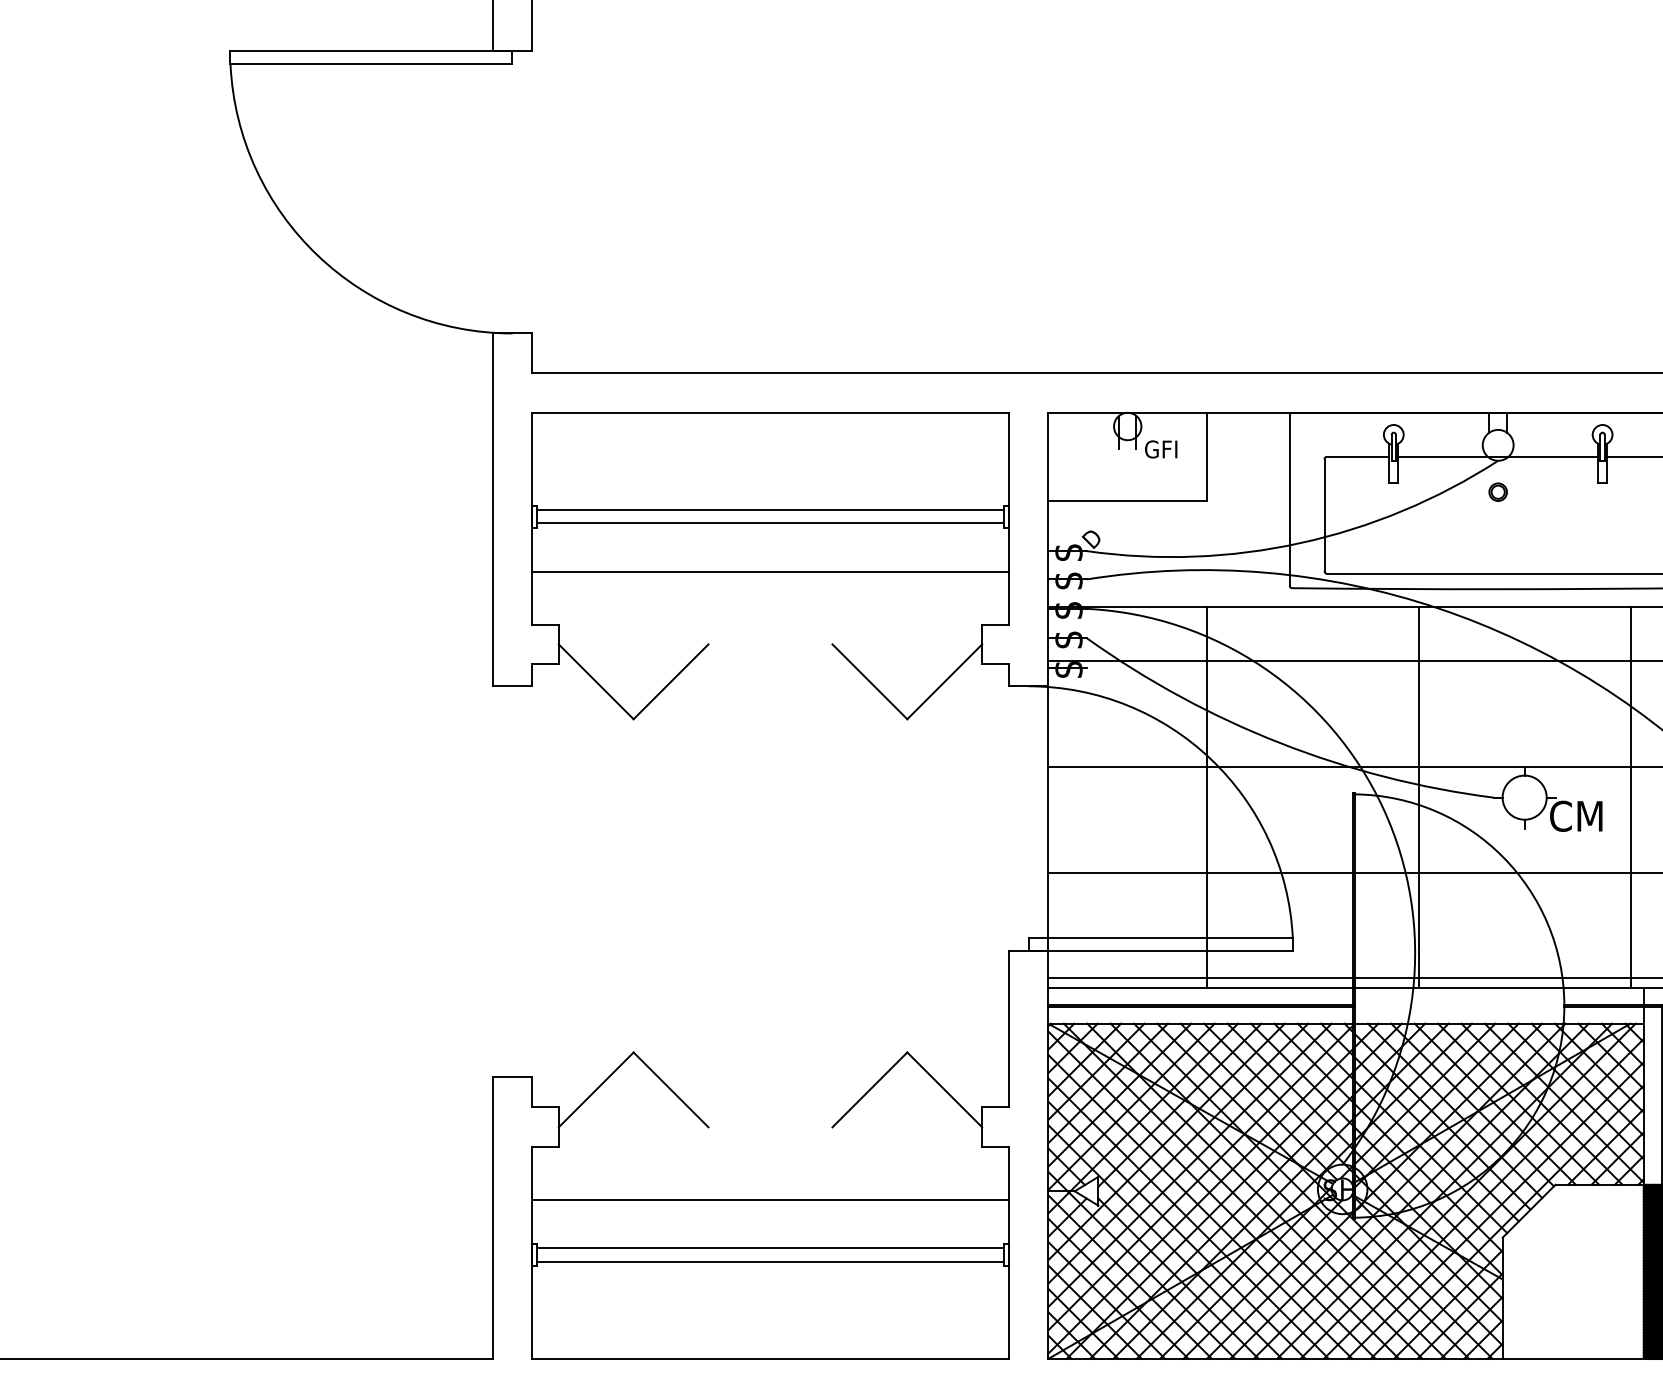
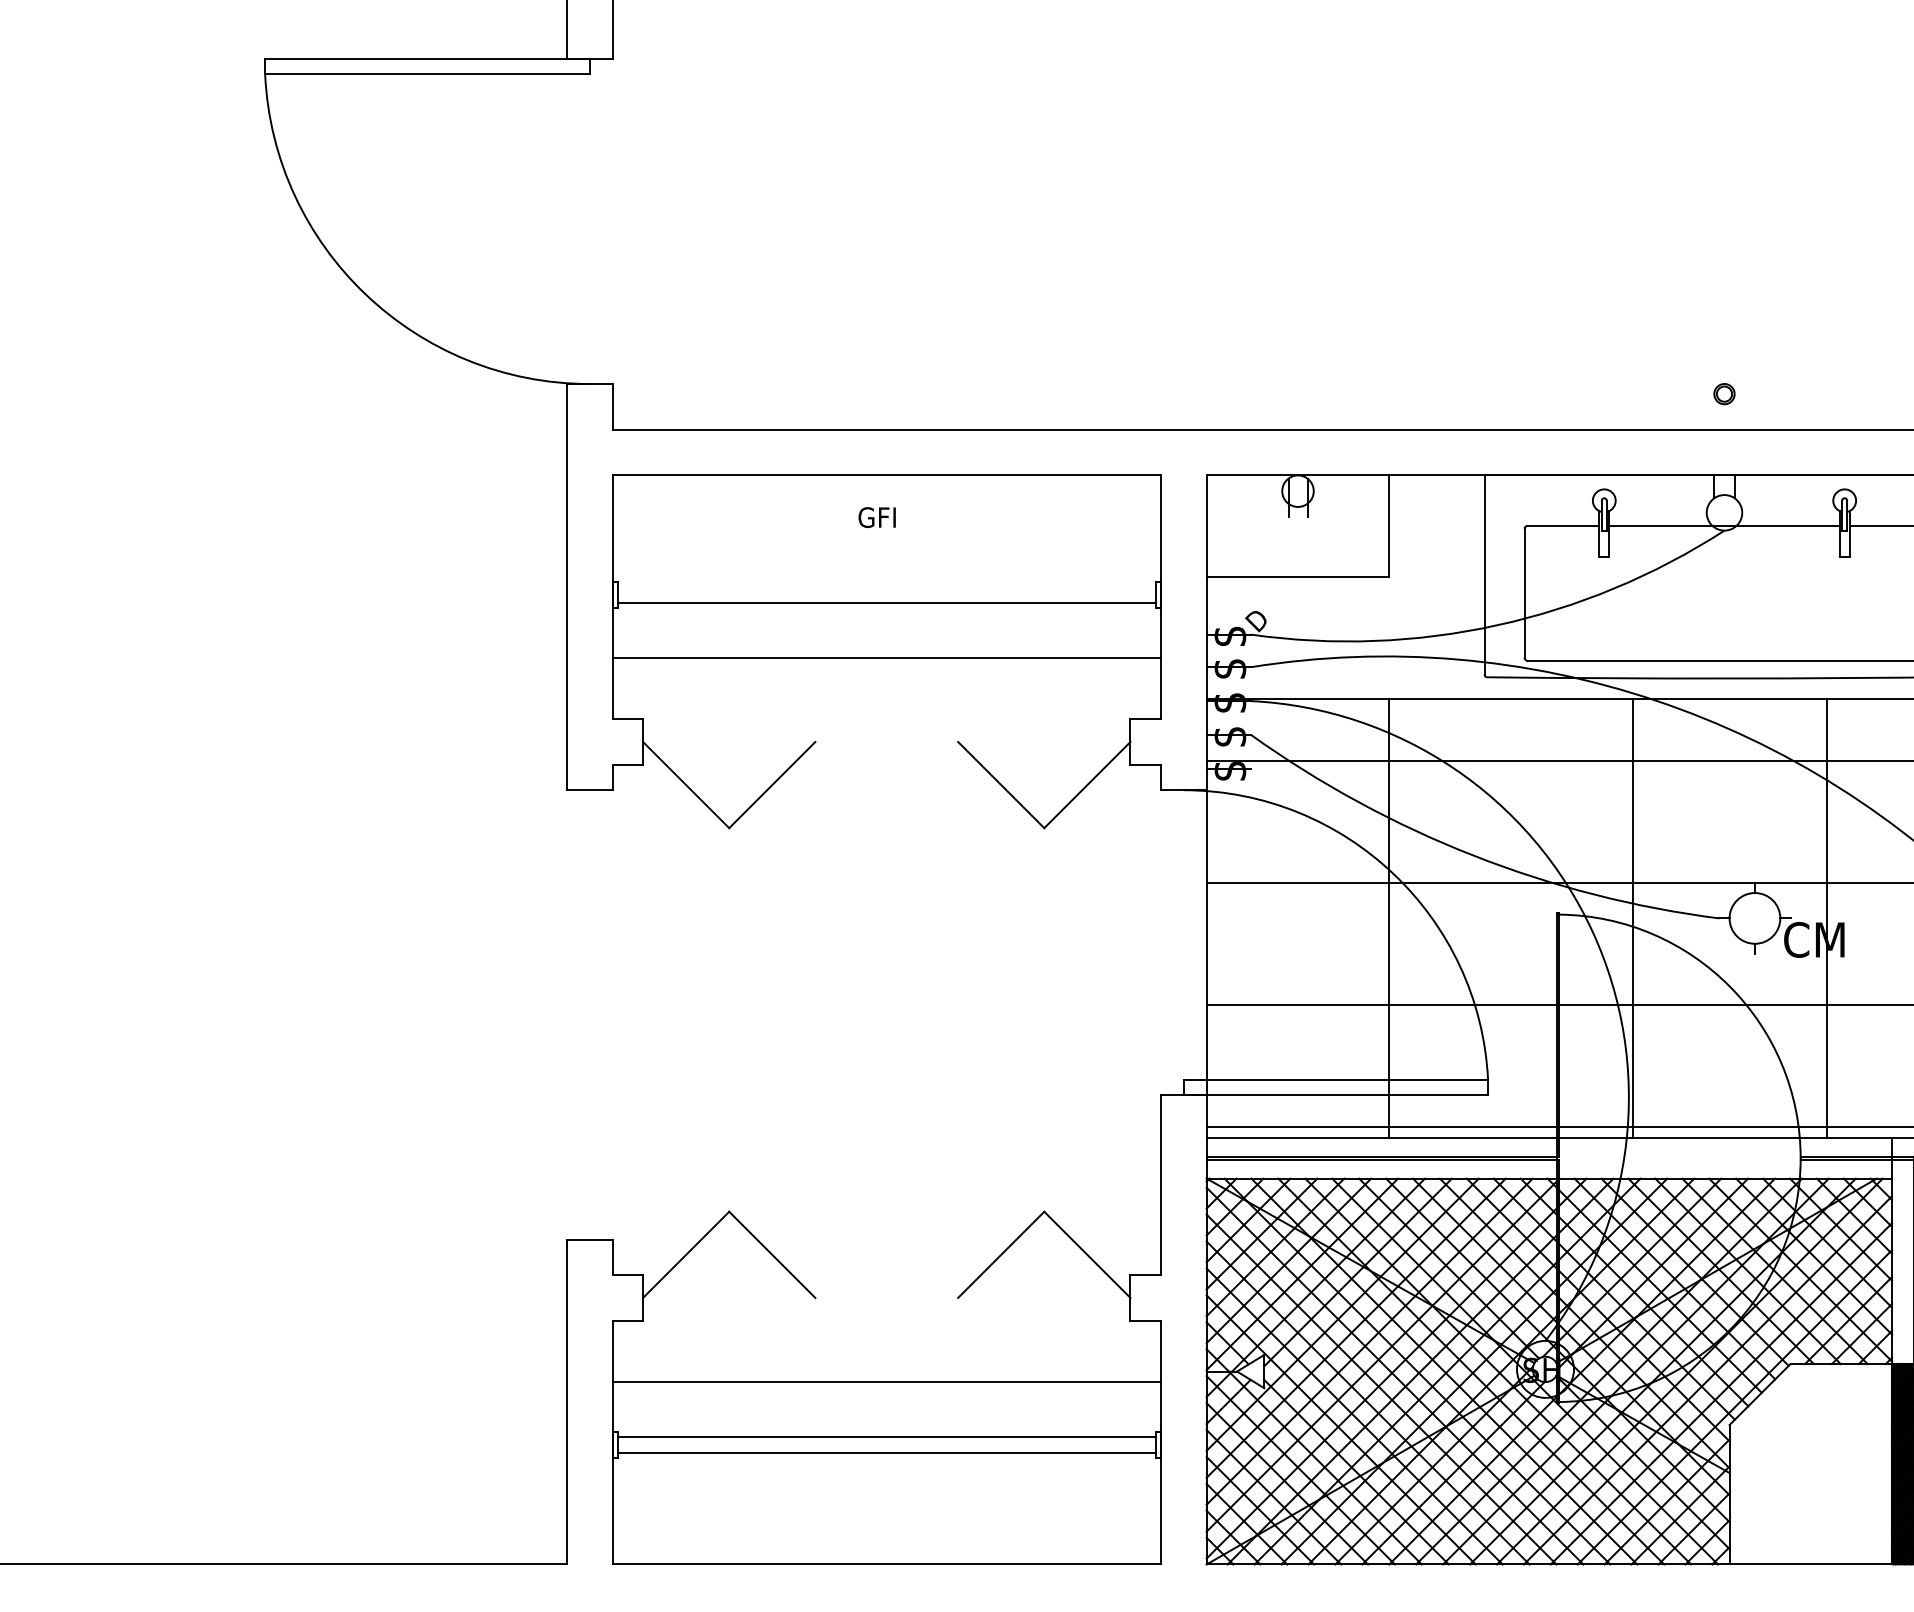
text: (1161, 449) -> (877, 517), moved
part: (1497, 491) -> (1723, 393), moved
line: (770, 510) -> (886, 587), removed
line: (1630, 797) -> (1827, 918), moved

